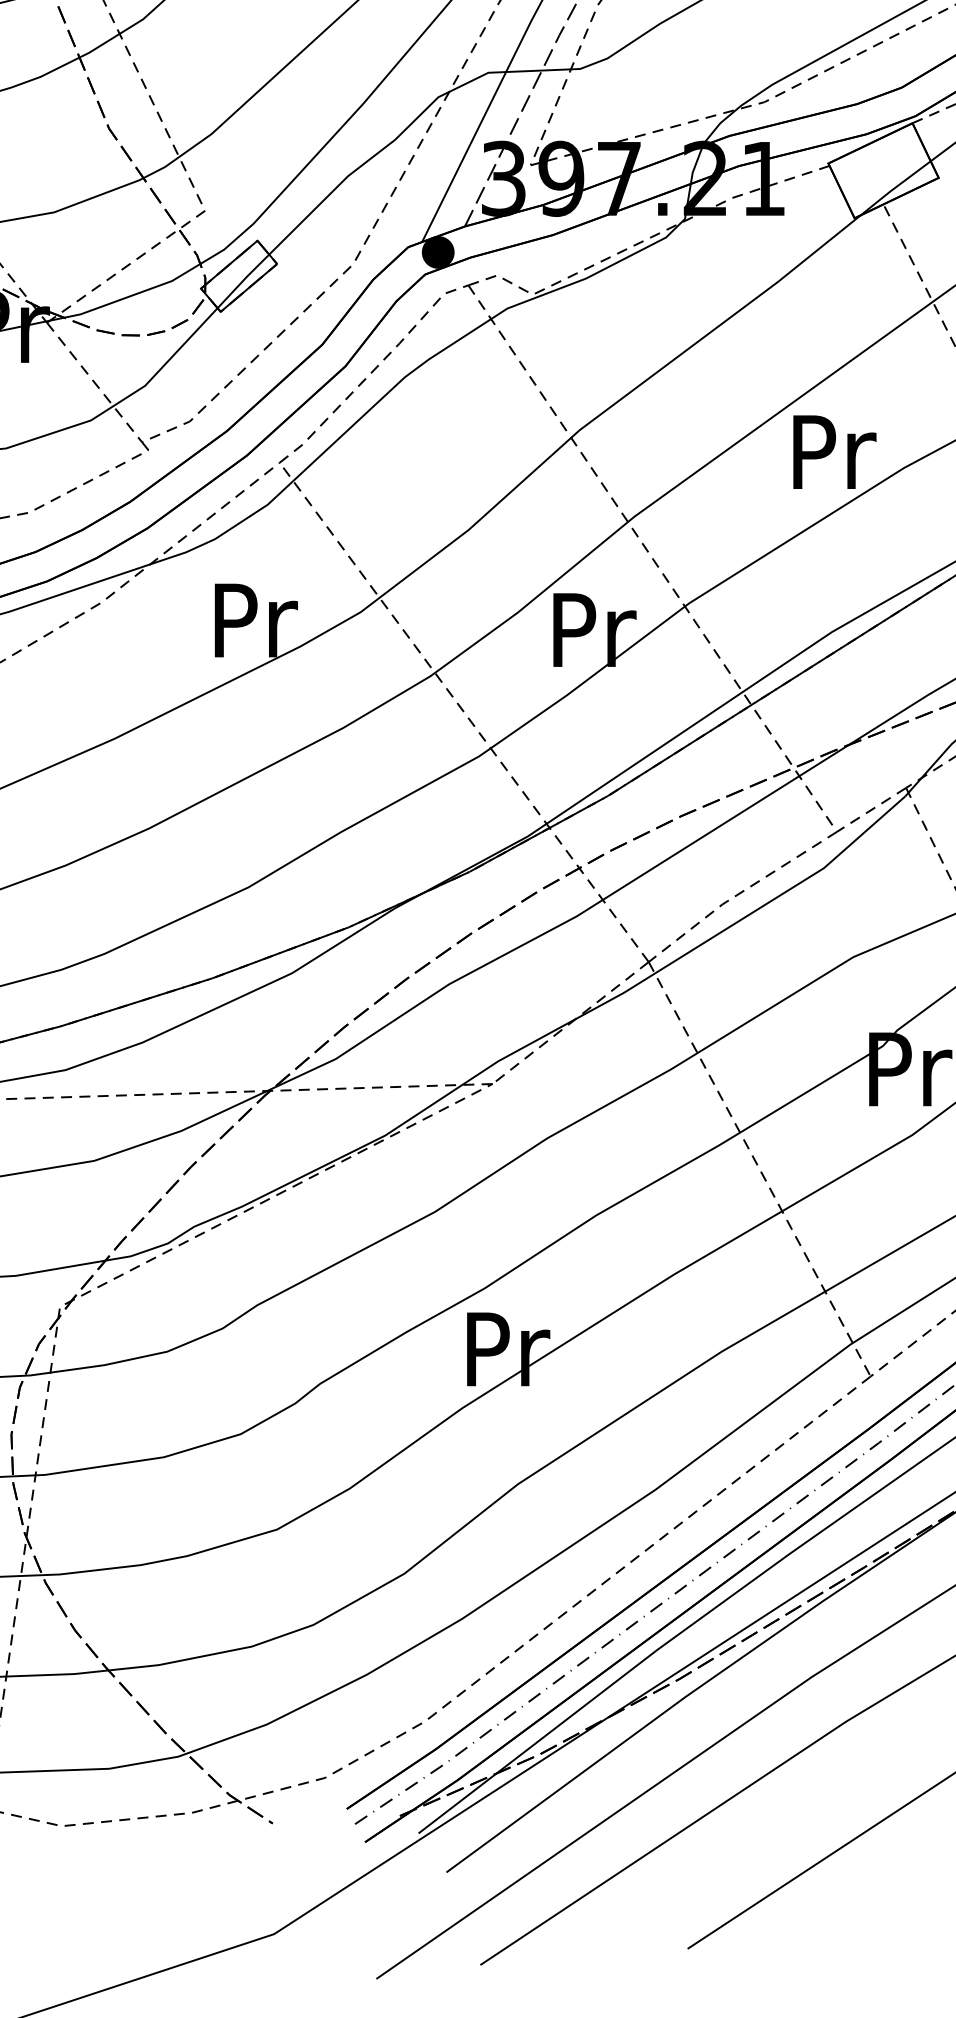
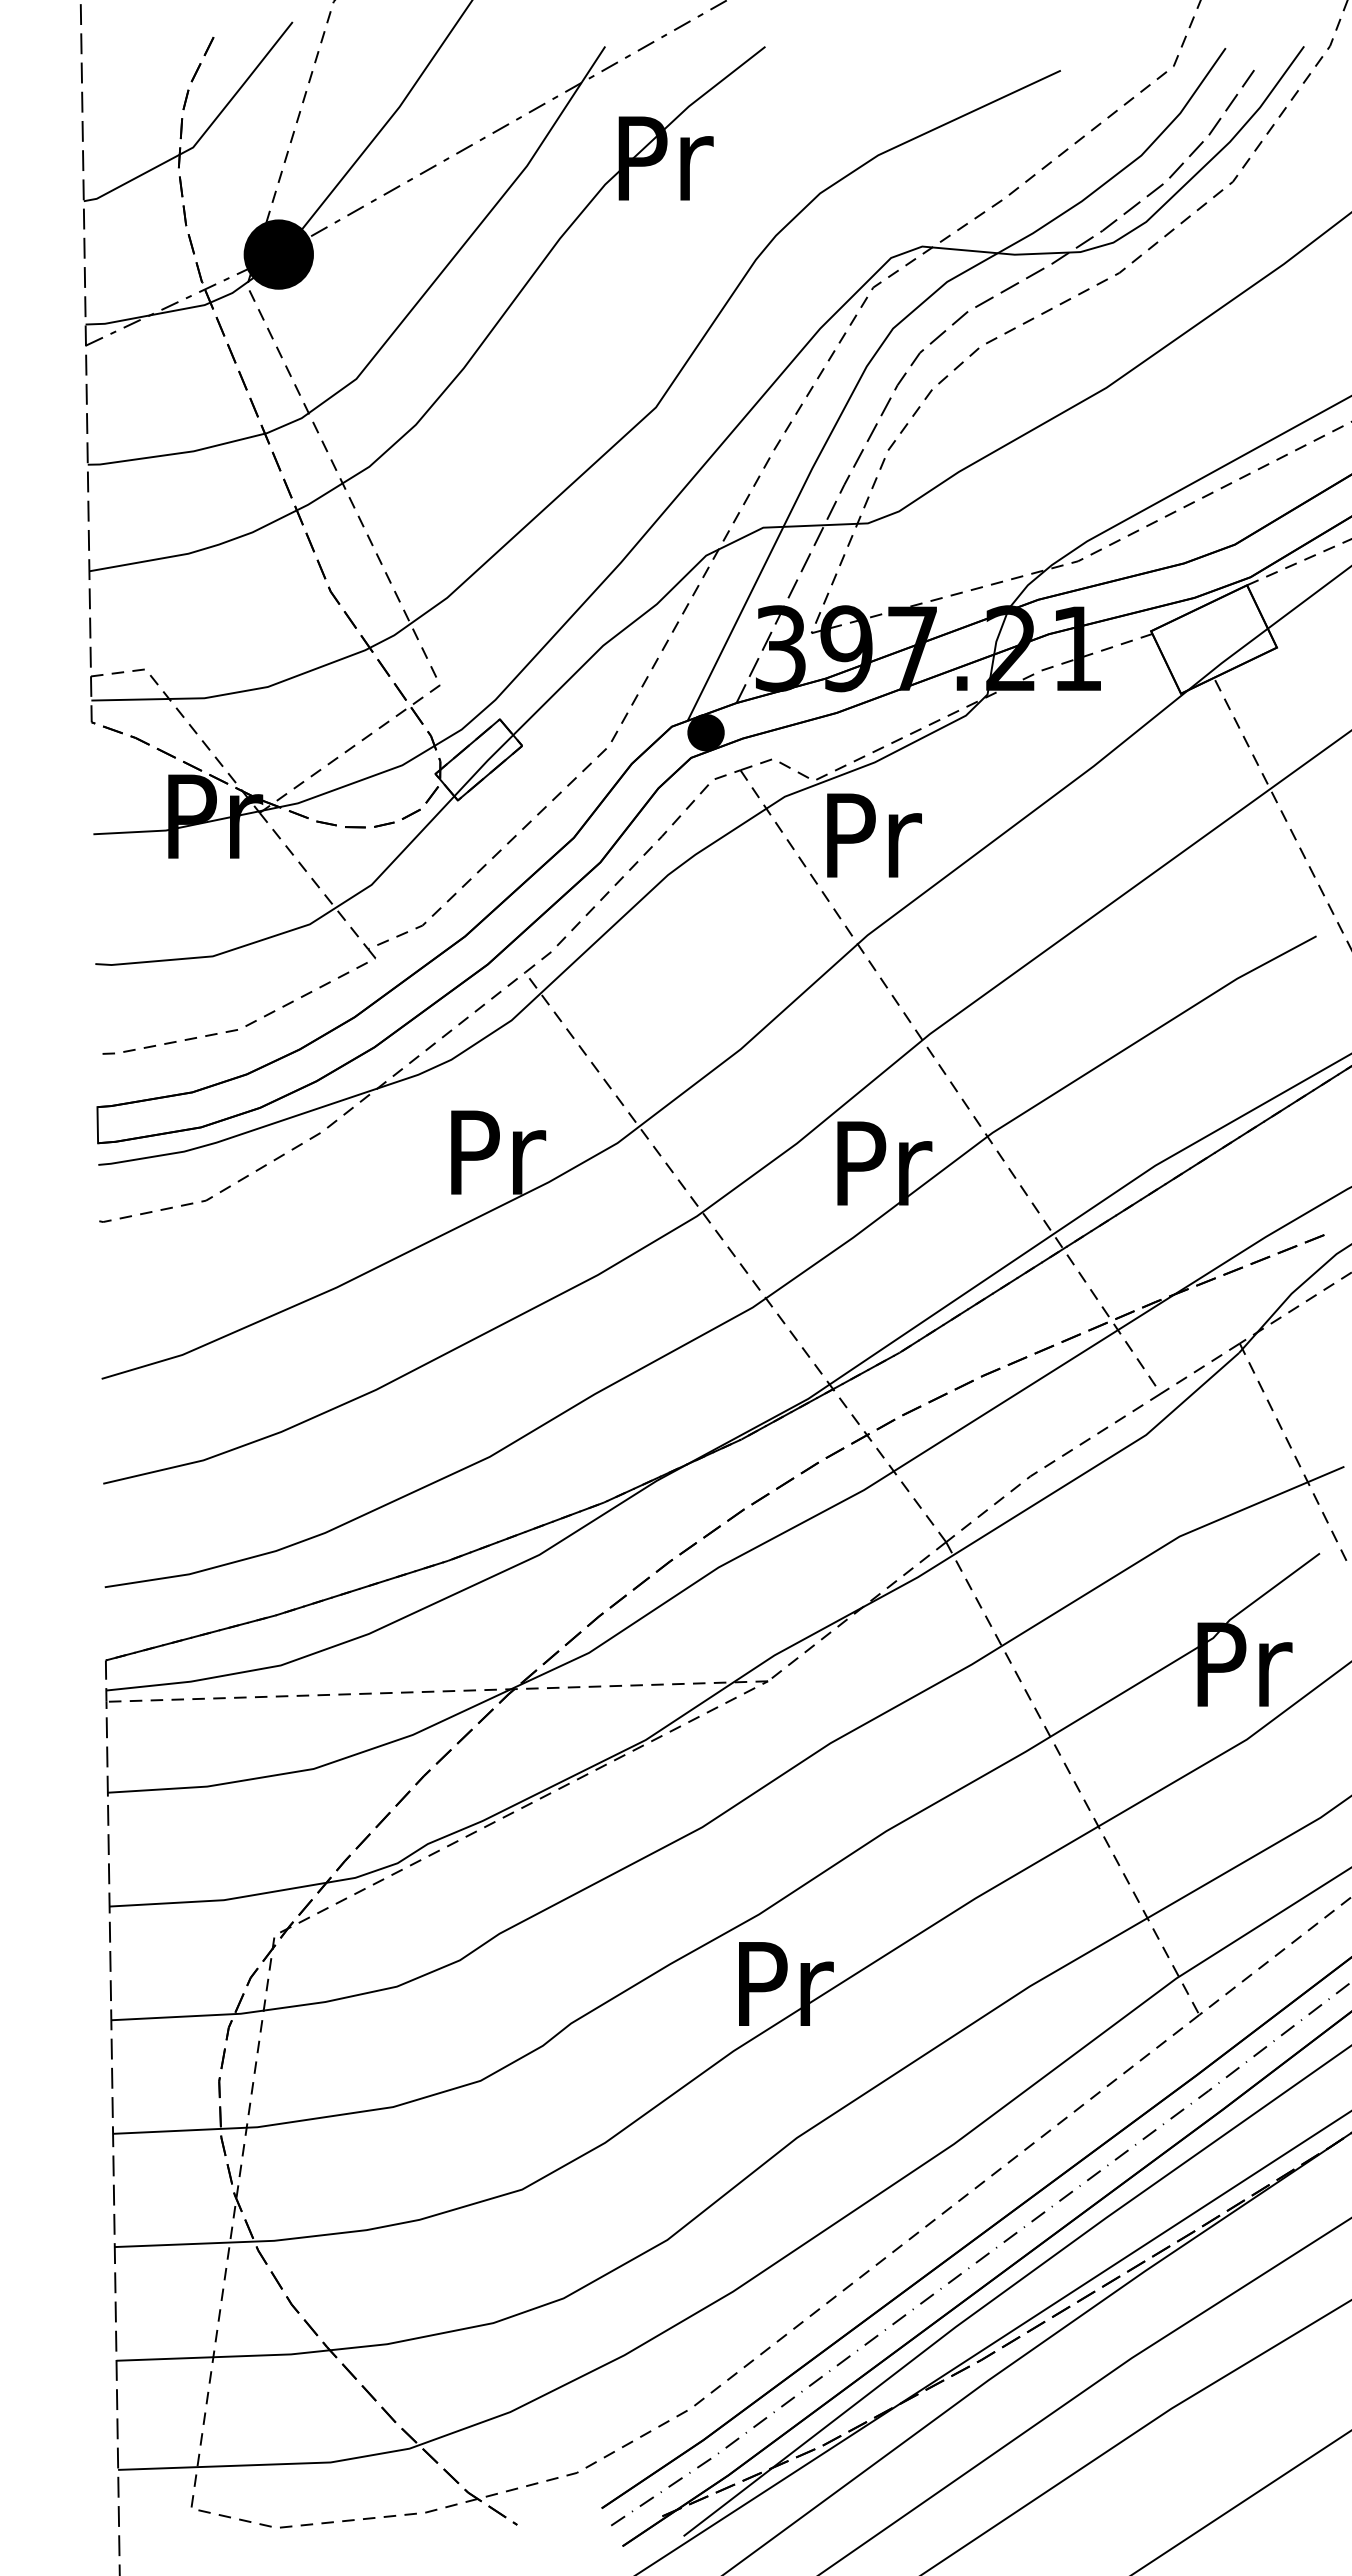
text: (834, 452) -> (874, 835), moved

